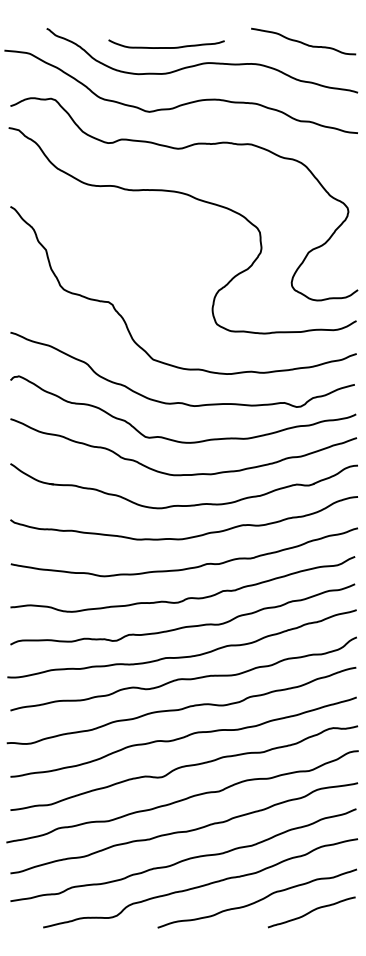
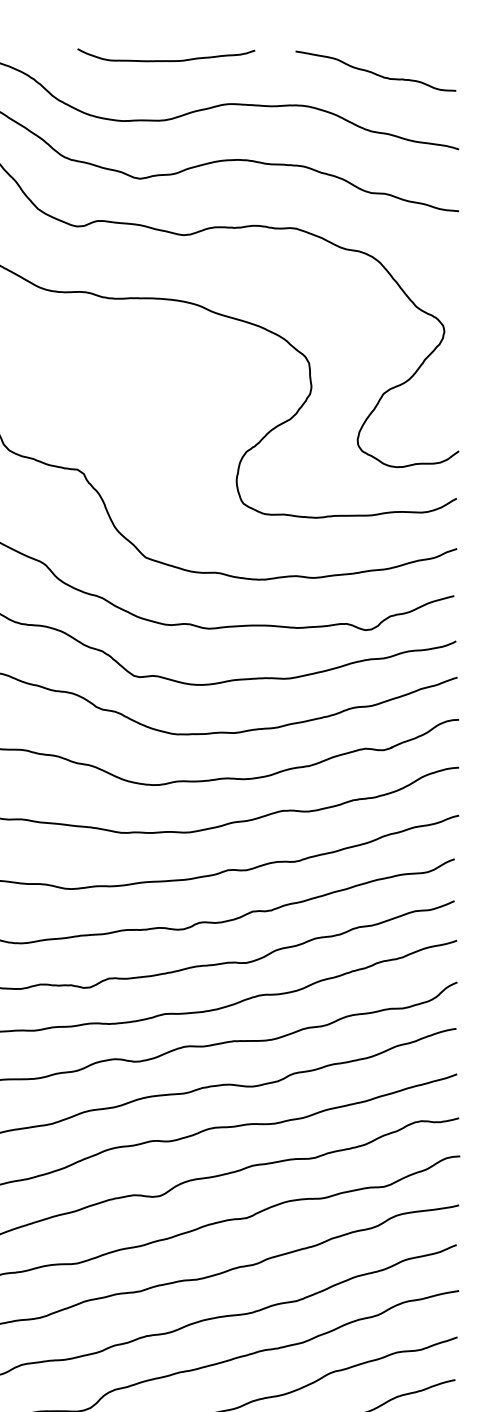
curve: (166, 47) -> (166, 60), moved

